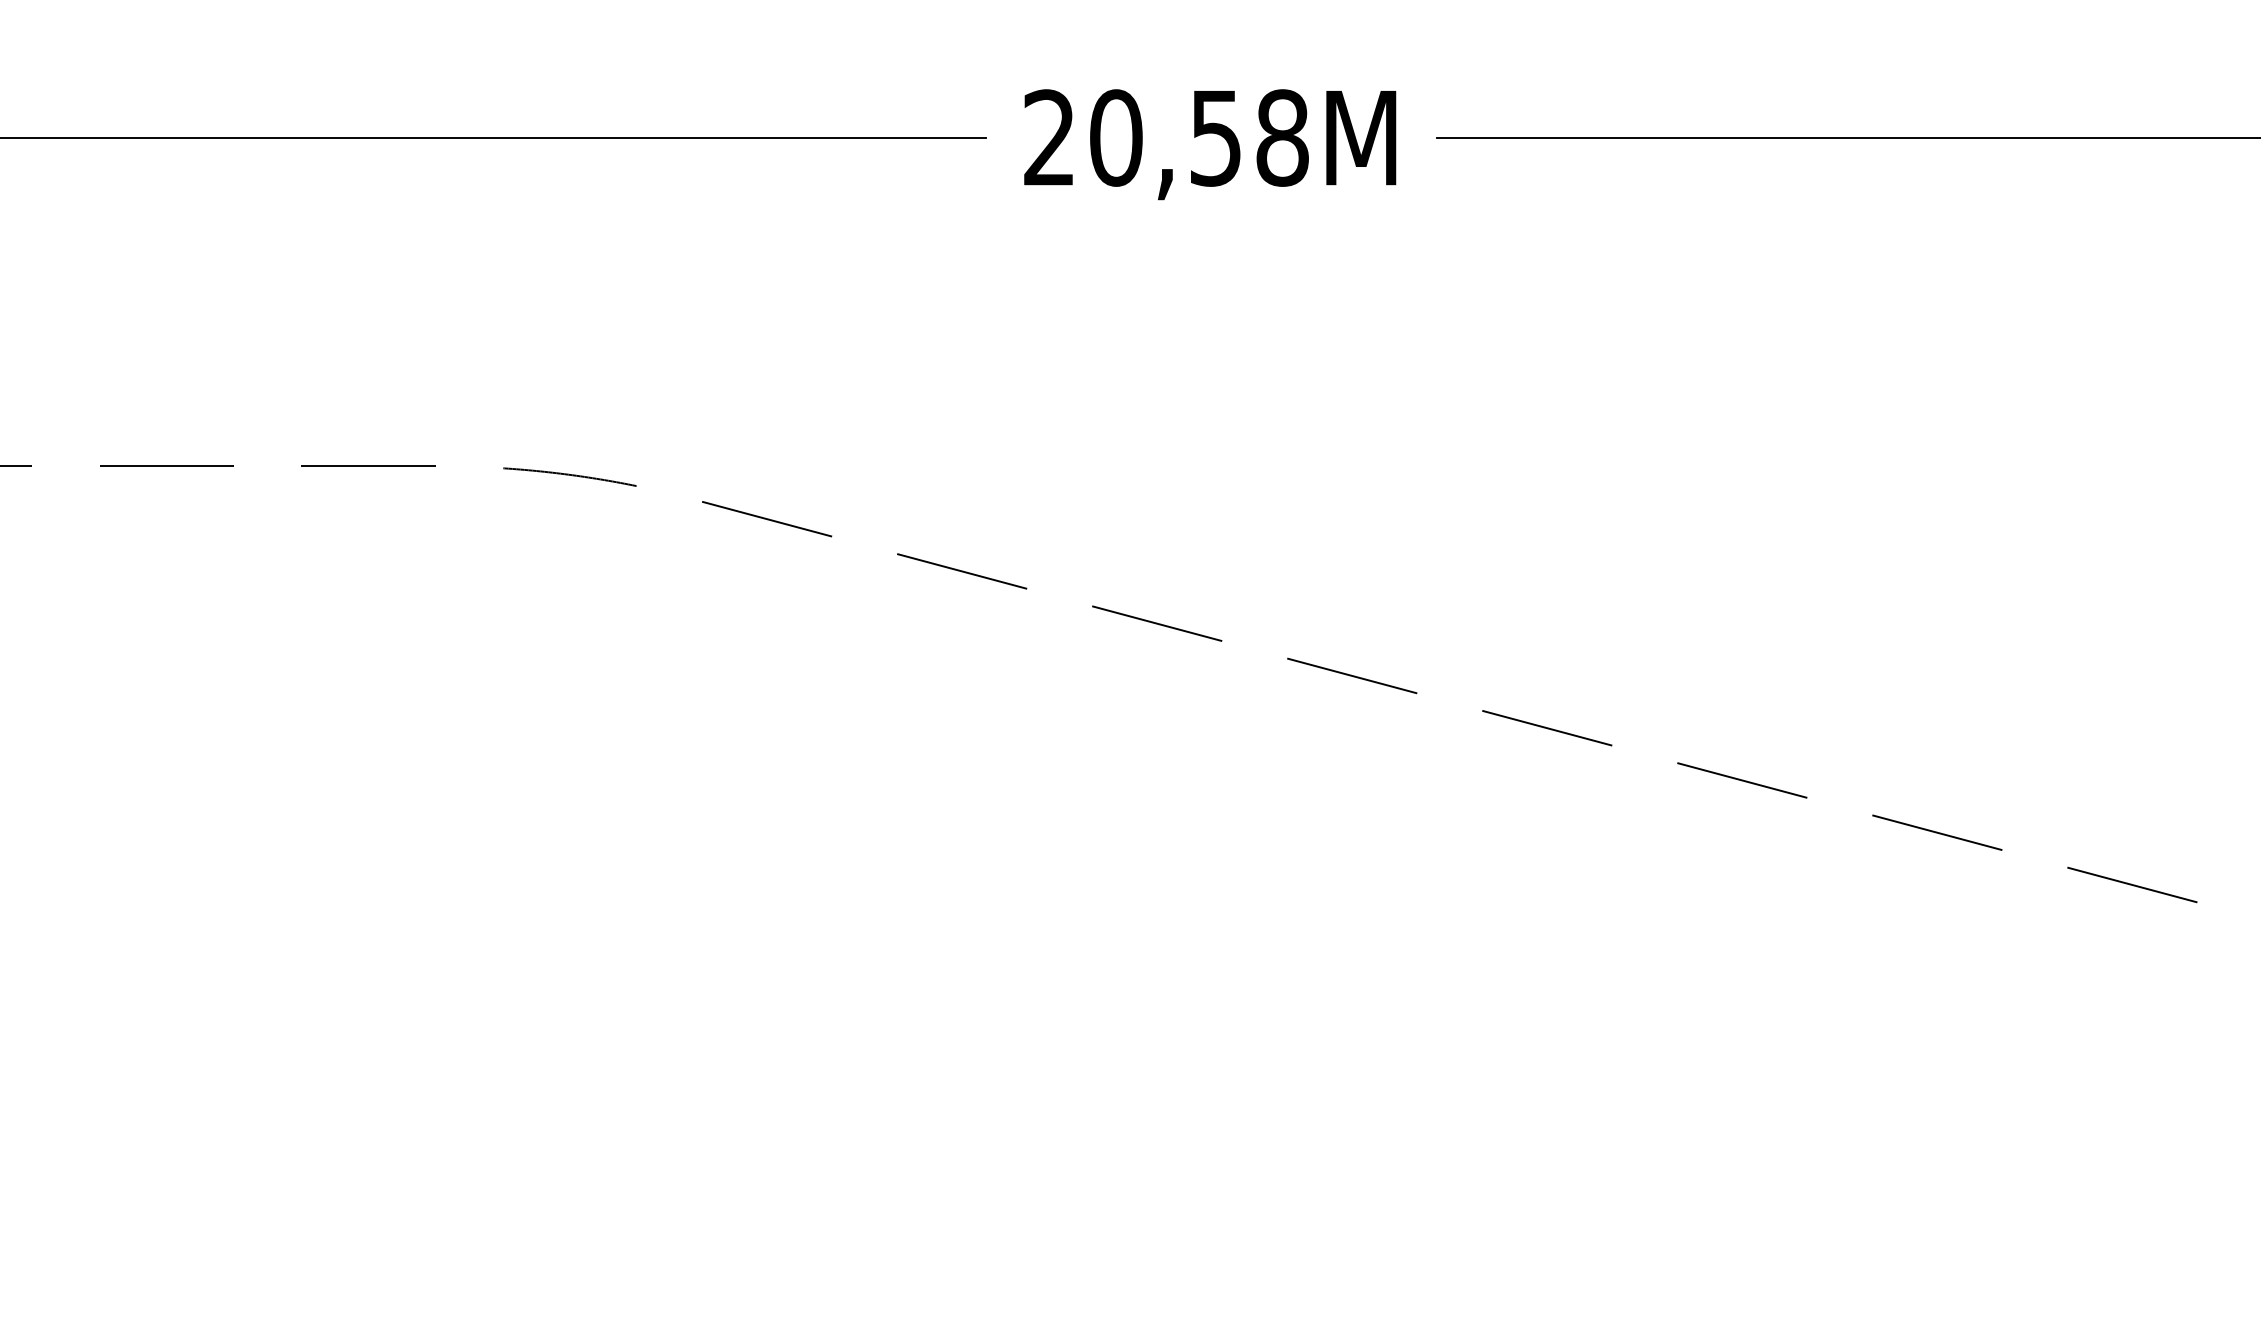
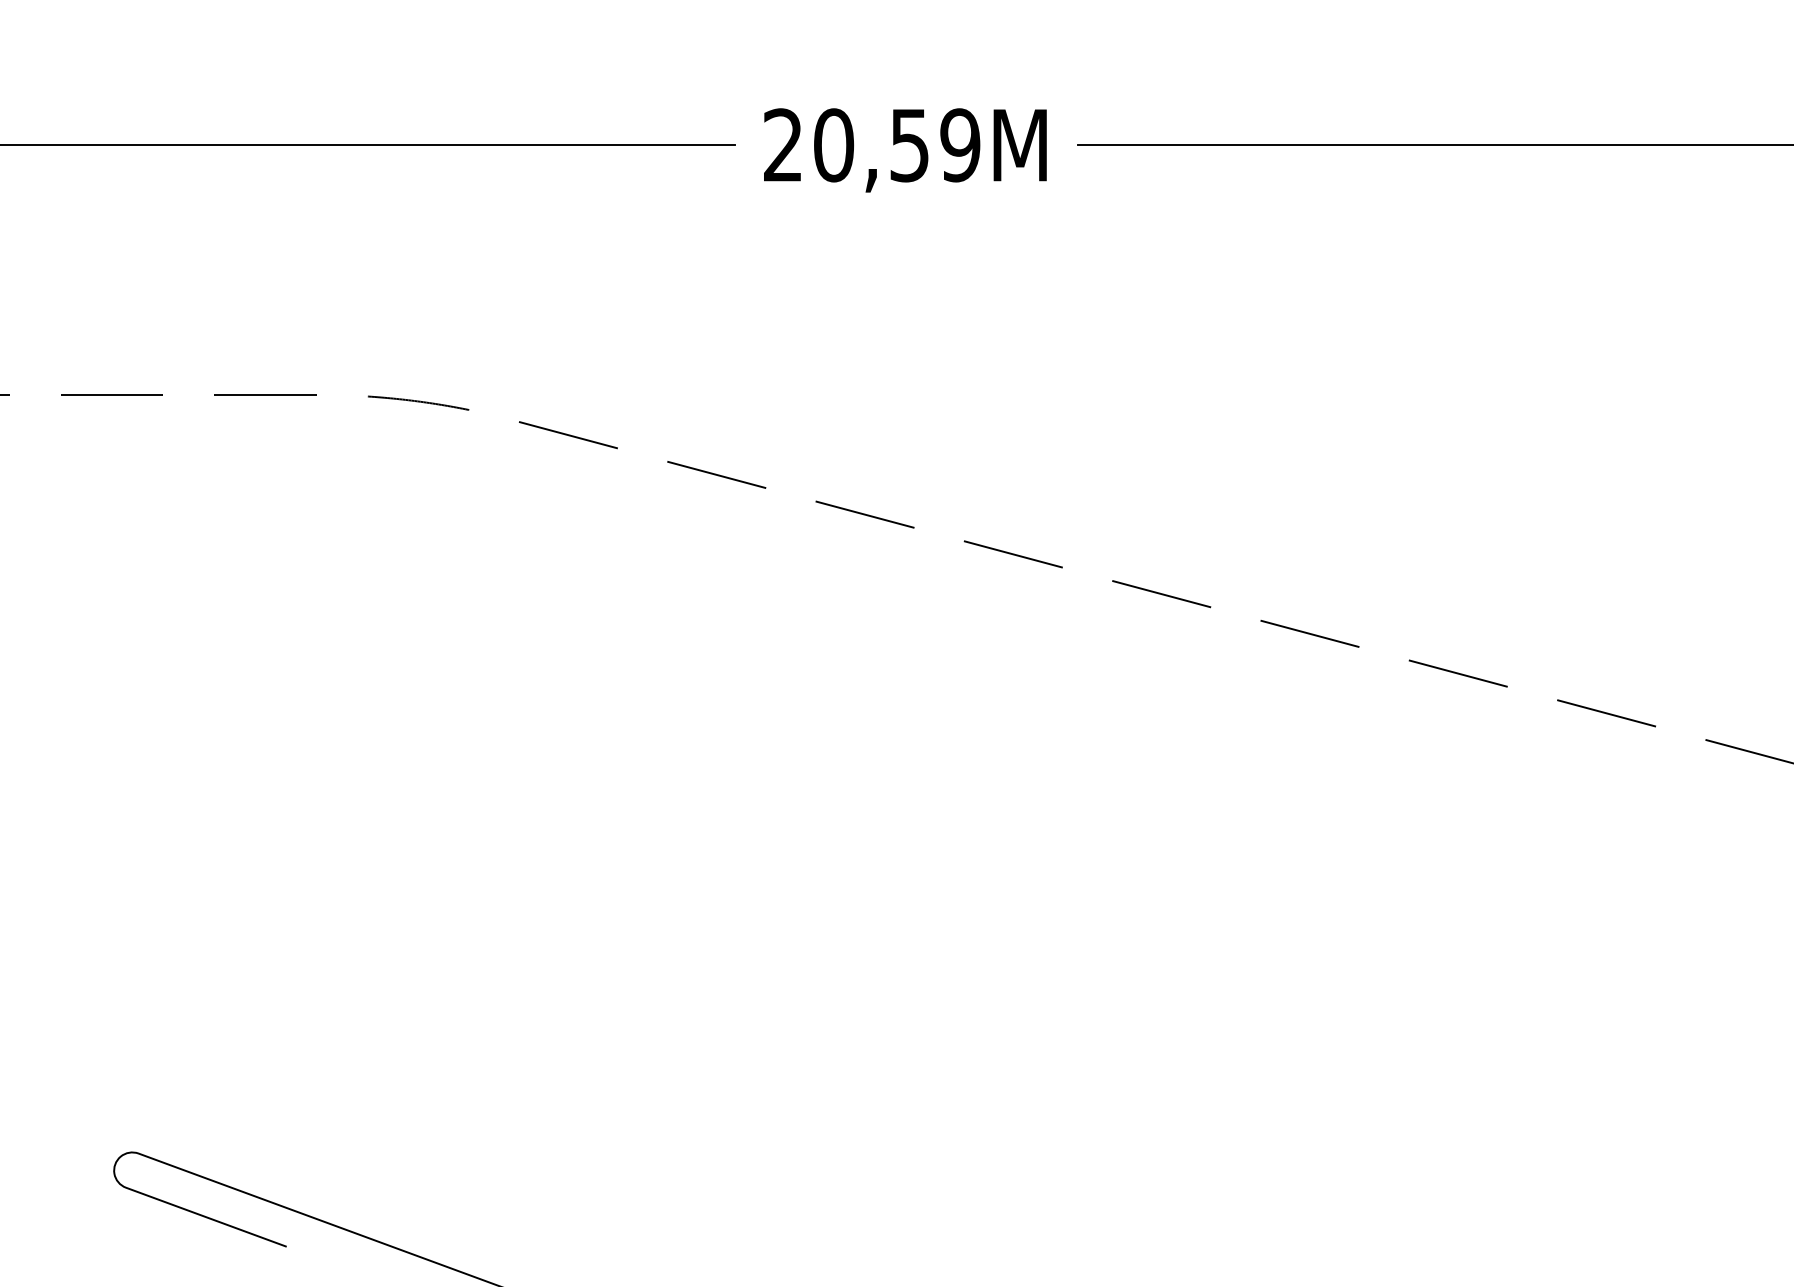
text: (1282, 138) -> (960, 145), 20,58M -> 20,59M

